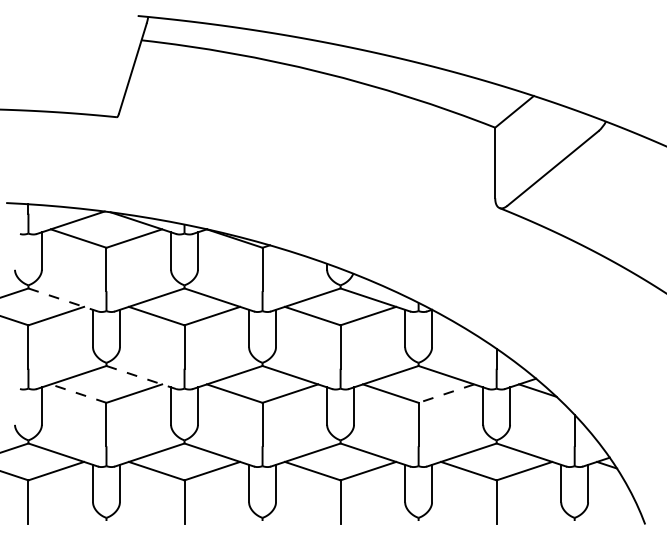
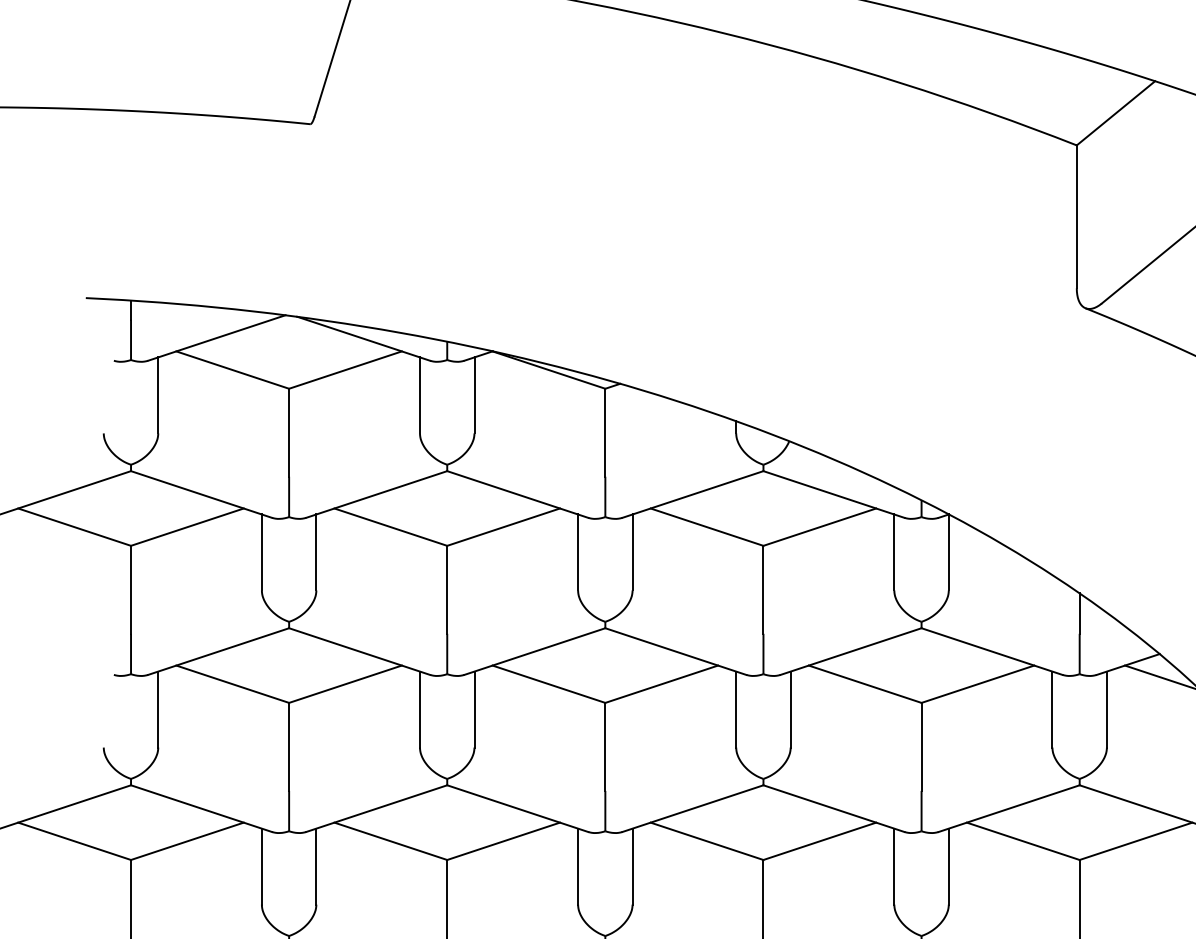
line: (63, 299) -> (202, 493), dashed -> solid
line: (141, 377) -> (360, 651), dashed -> solid
line: (78, 393) -> (232, 683), dashed -> solid
line: (445, 393) -> (976, 683), dashed -> solid

